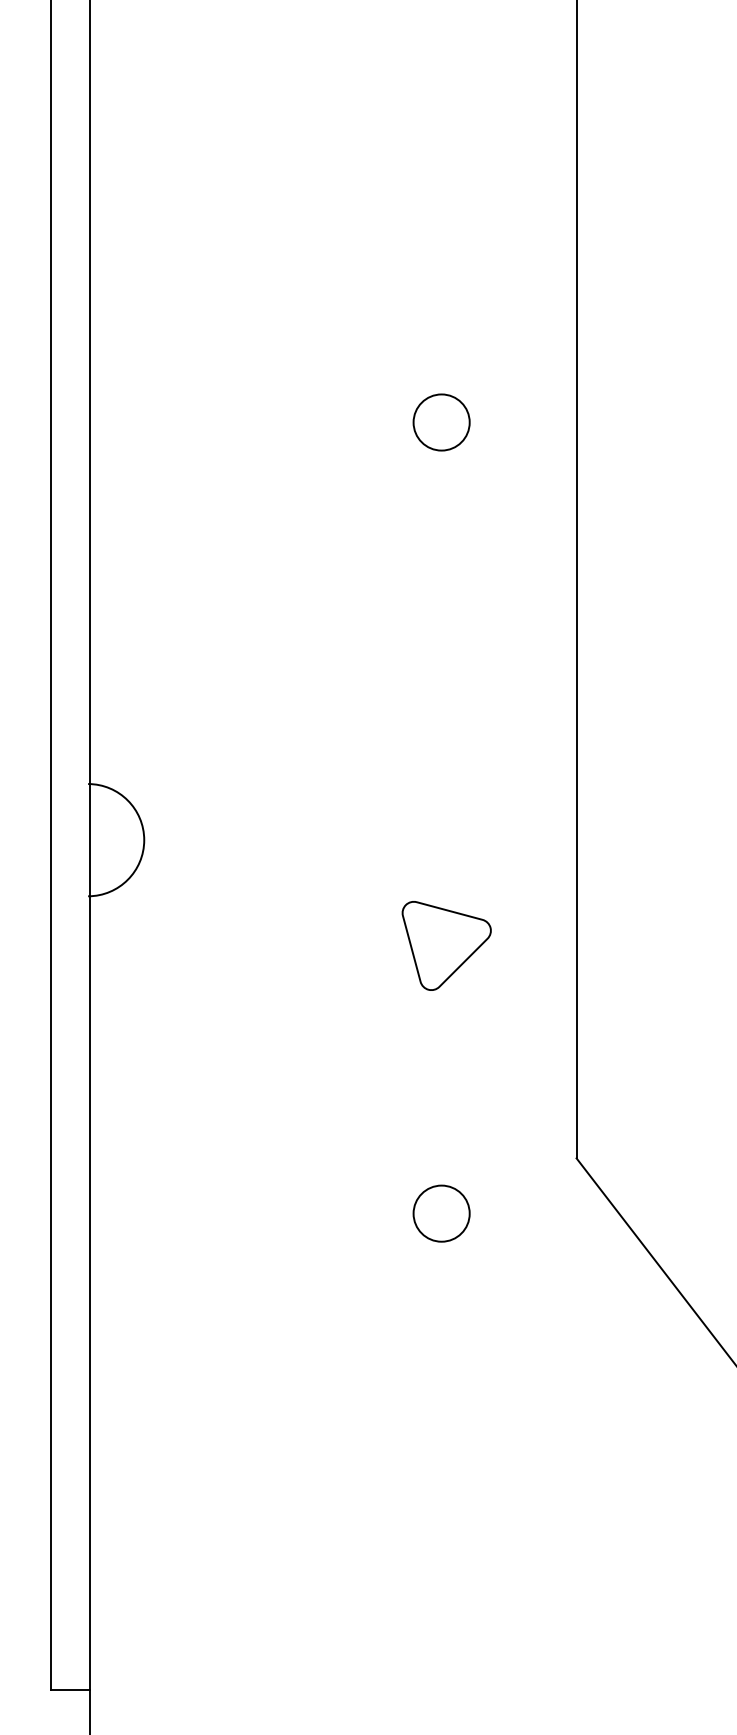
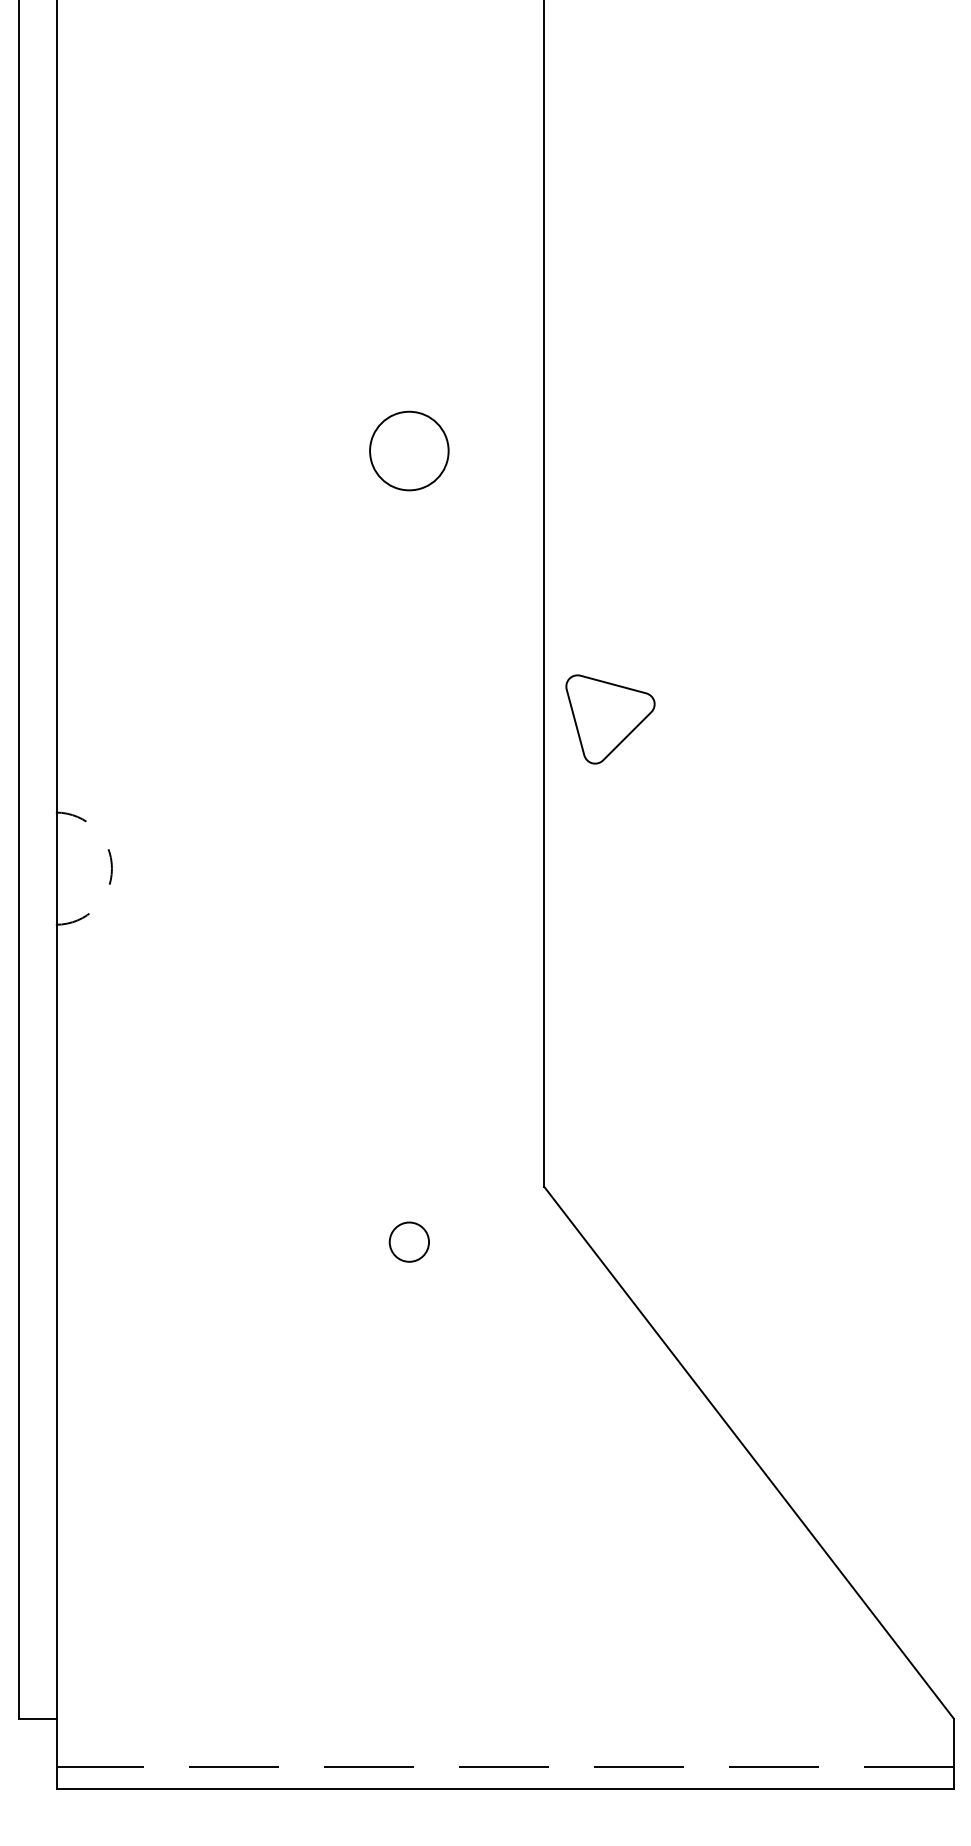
circle: (441, 421) -> (409, 450), size x1.4
arc: (143, 839) -> (111, 868), solid -> dashed
part: (446, 945) -> (610, 719), moved
circle: (441, 1213) -> (409, 1242), size x0.7

